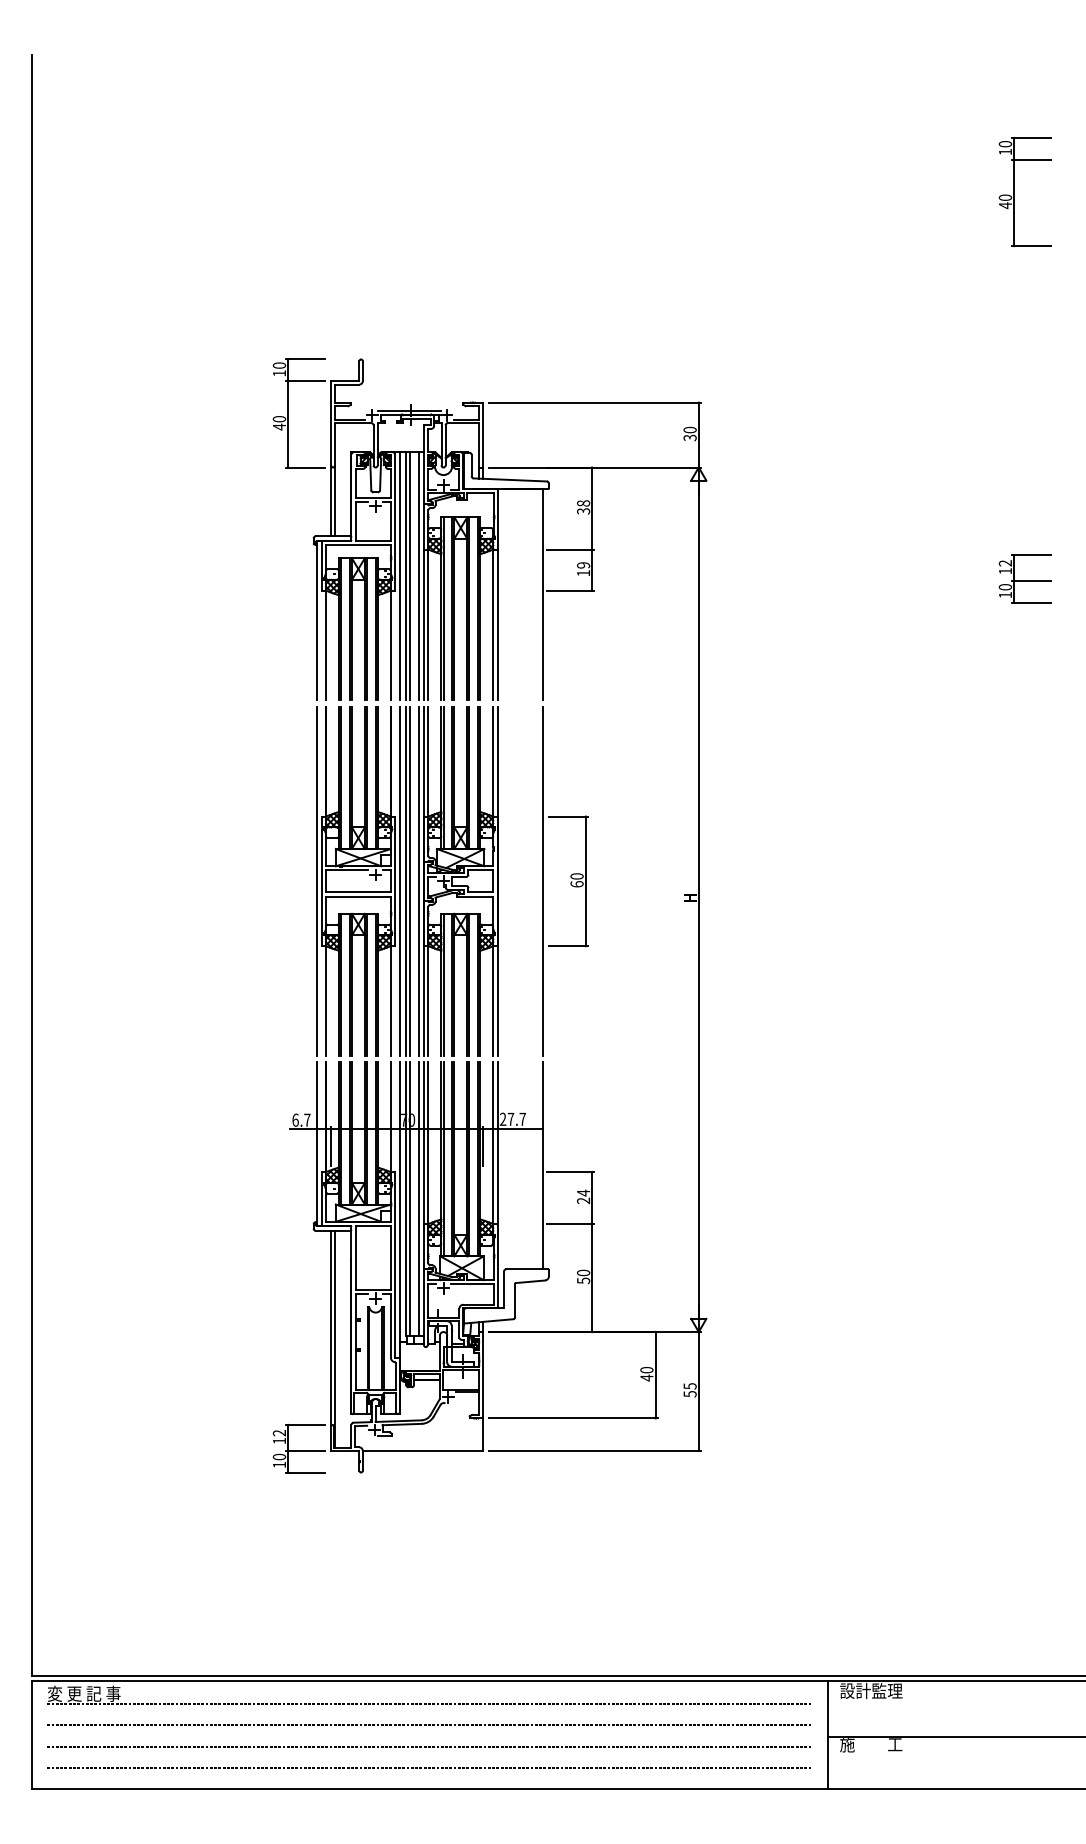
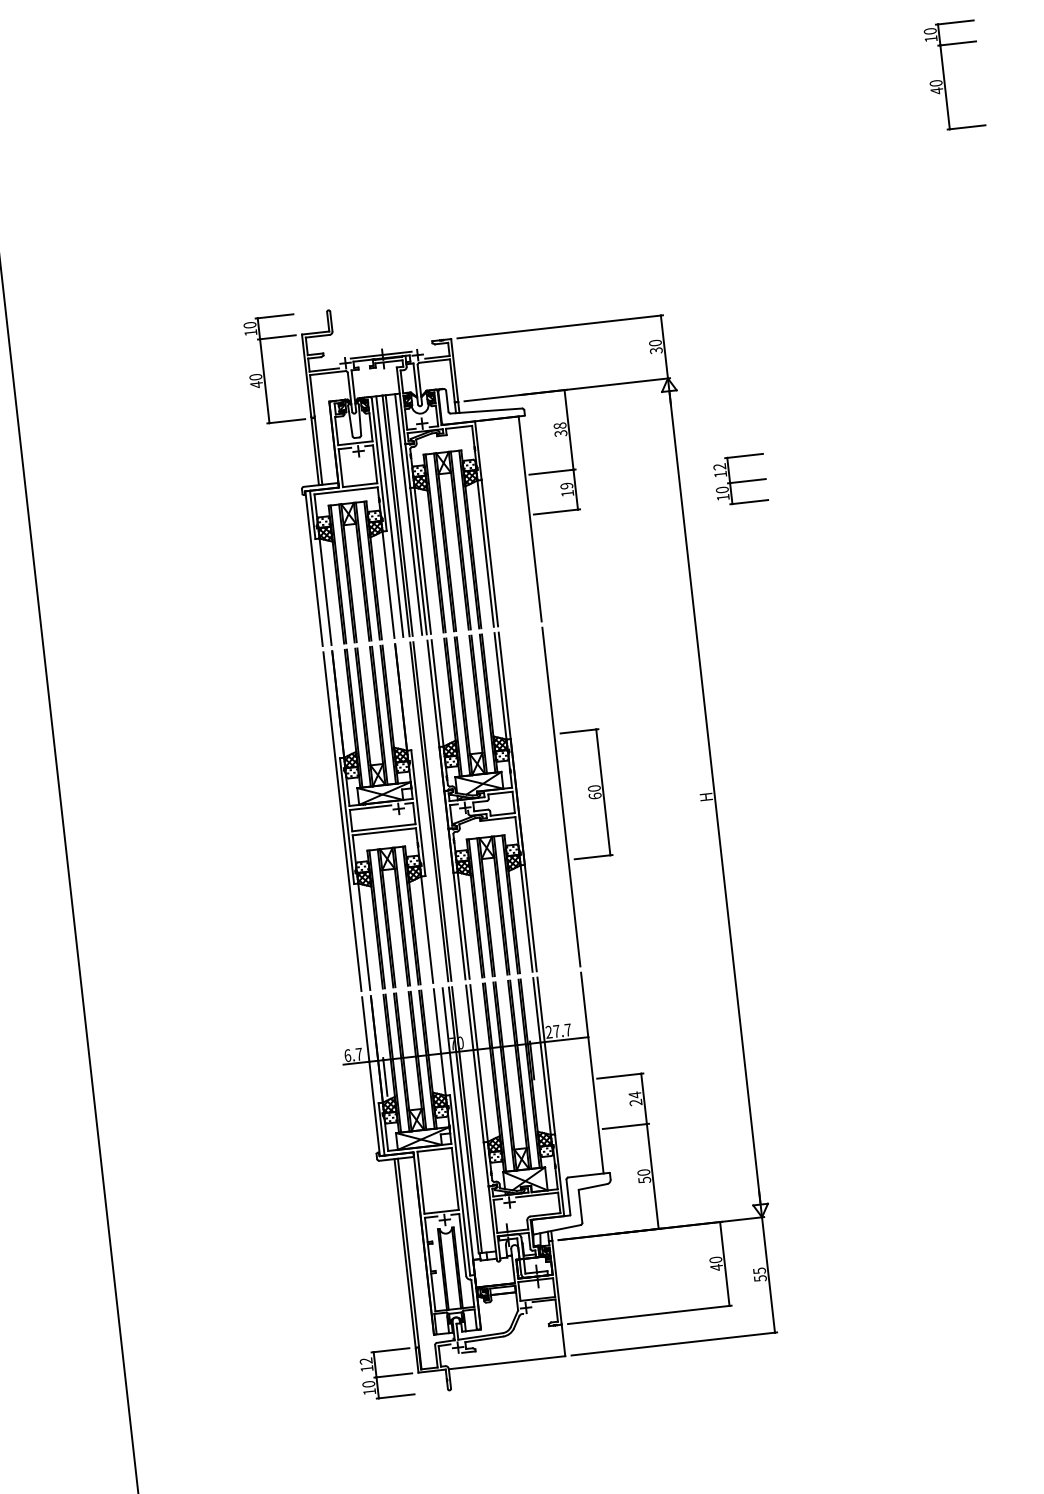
part: (1024, 578) -> (739, 479), moved
line: (399, 880) -> (422, 811), removed
line: (419, 880) -> (441, 809), removed
line: (419, 1199) -> (476, 1119), removed

